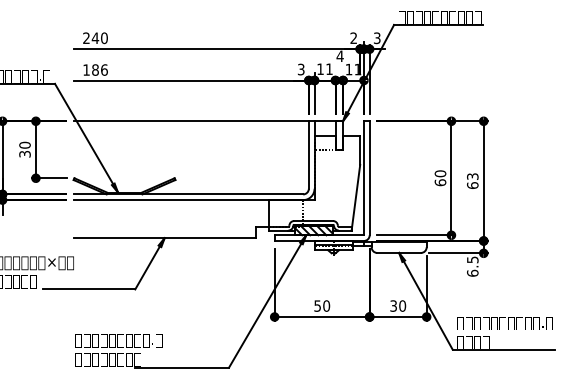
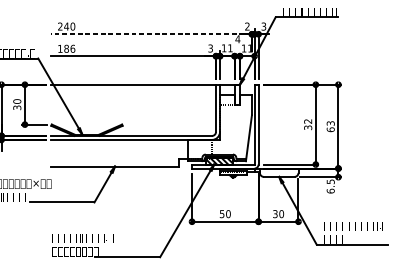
line: (216, 49) -> (151, 34), solid -> dashed
text: (440, 178) -> (308, 124), 60 -> 32

